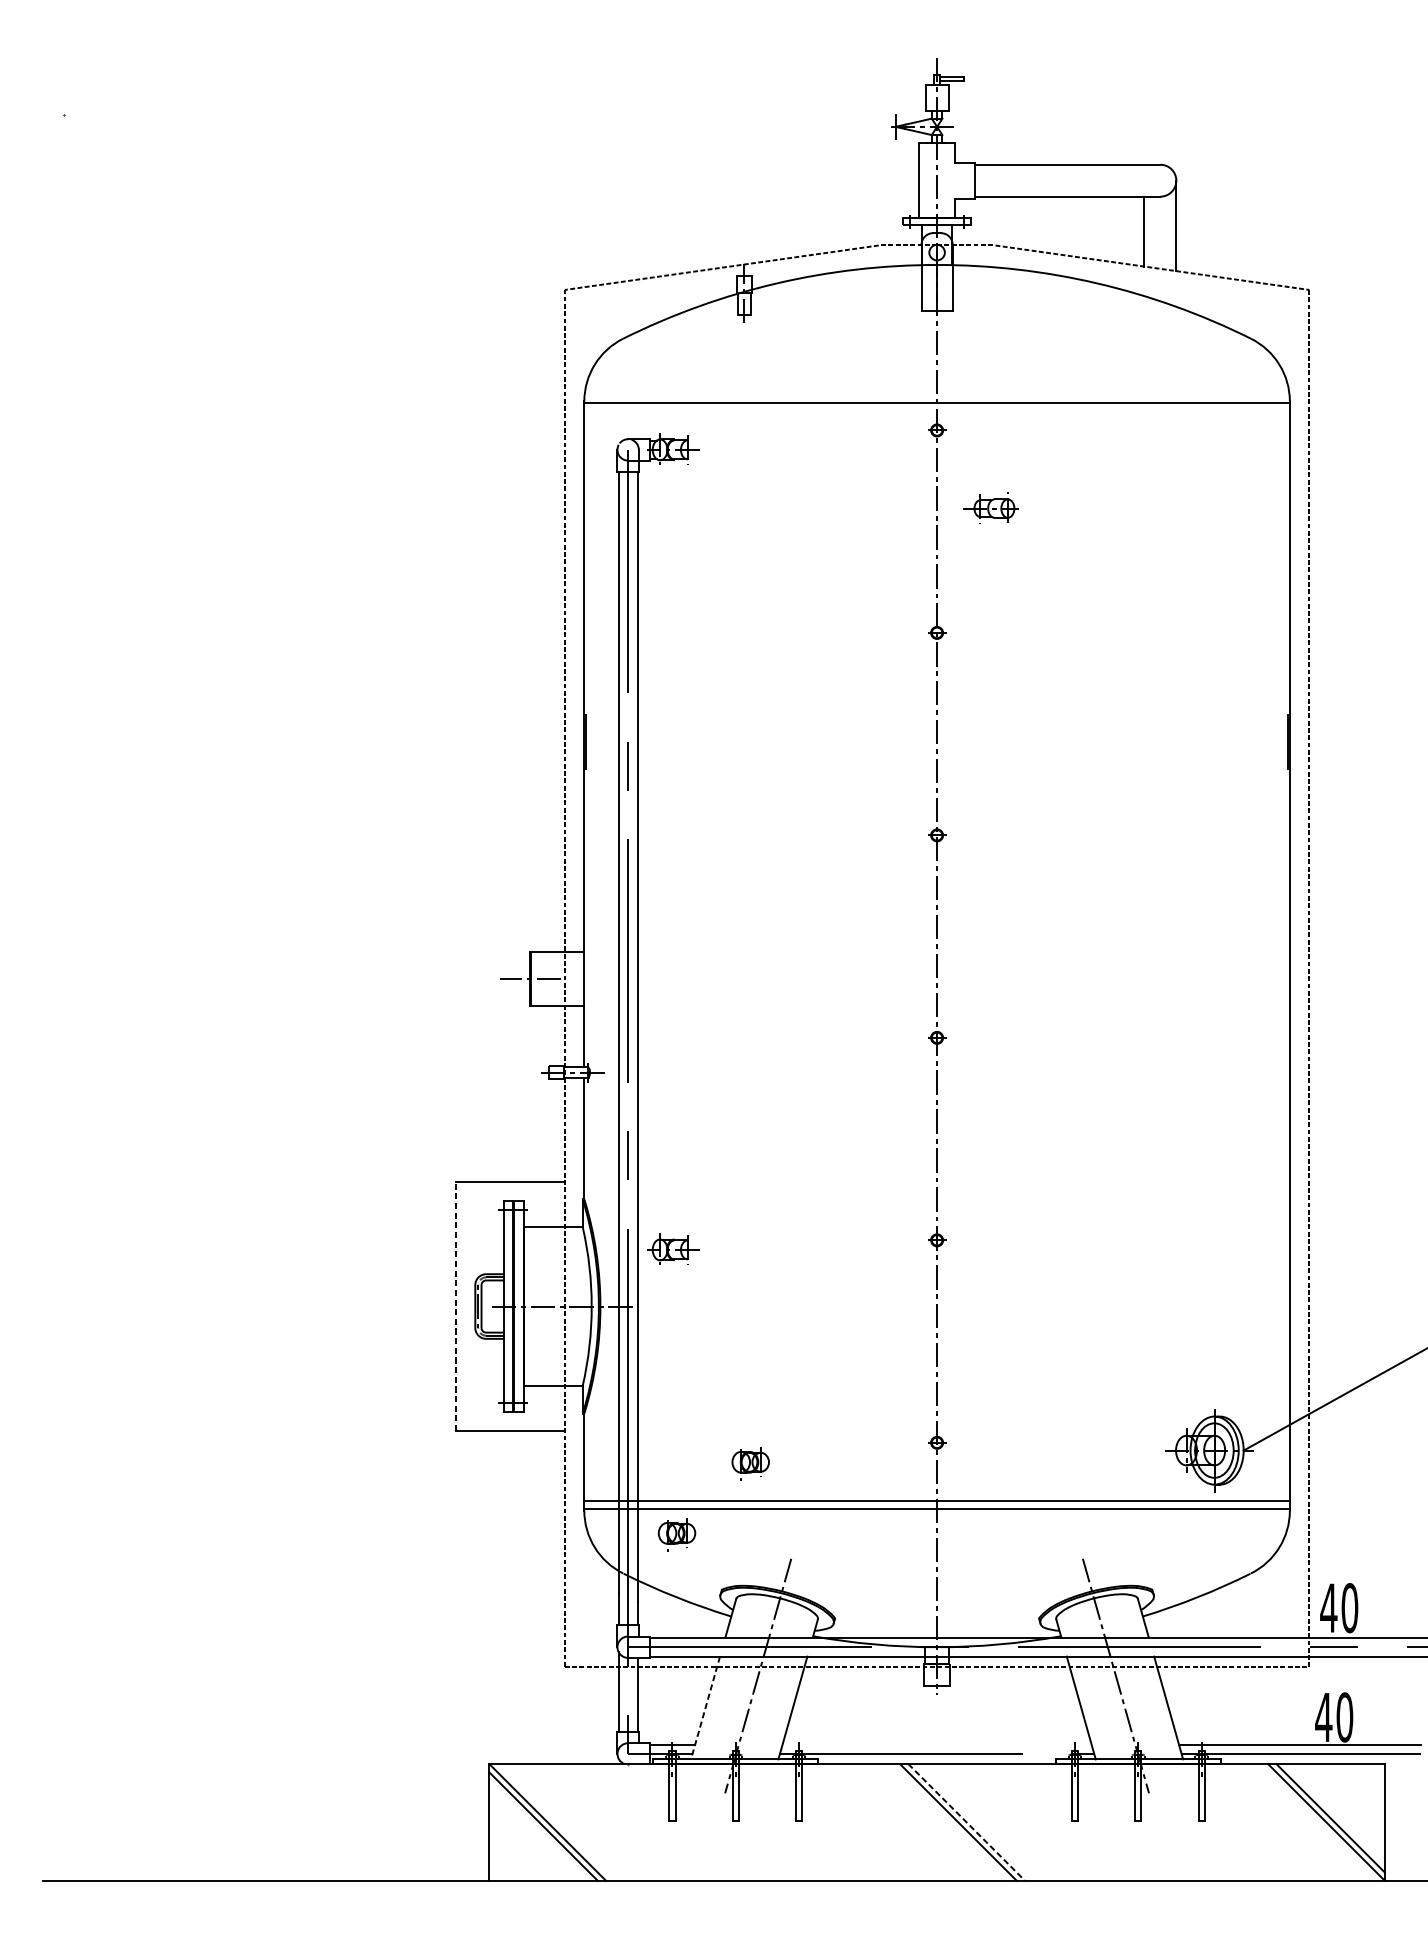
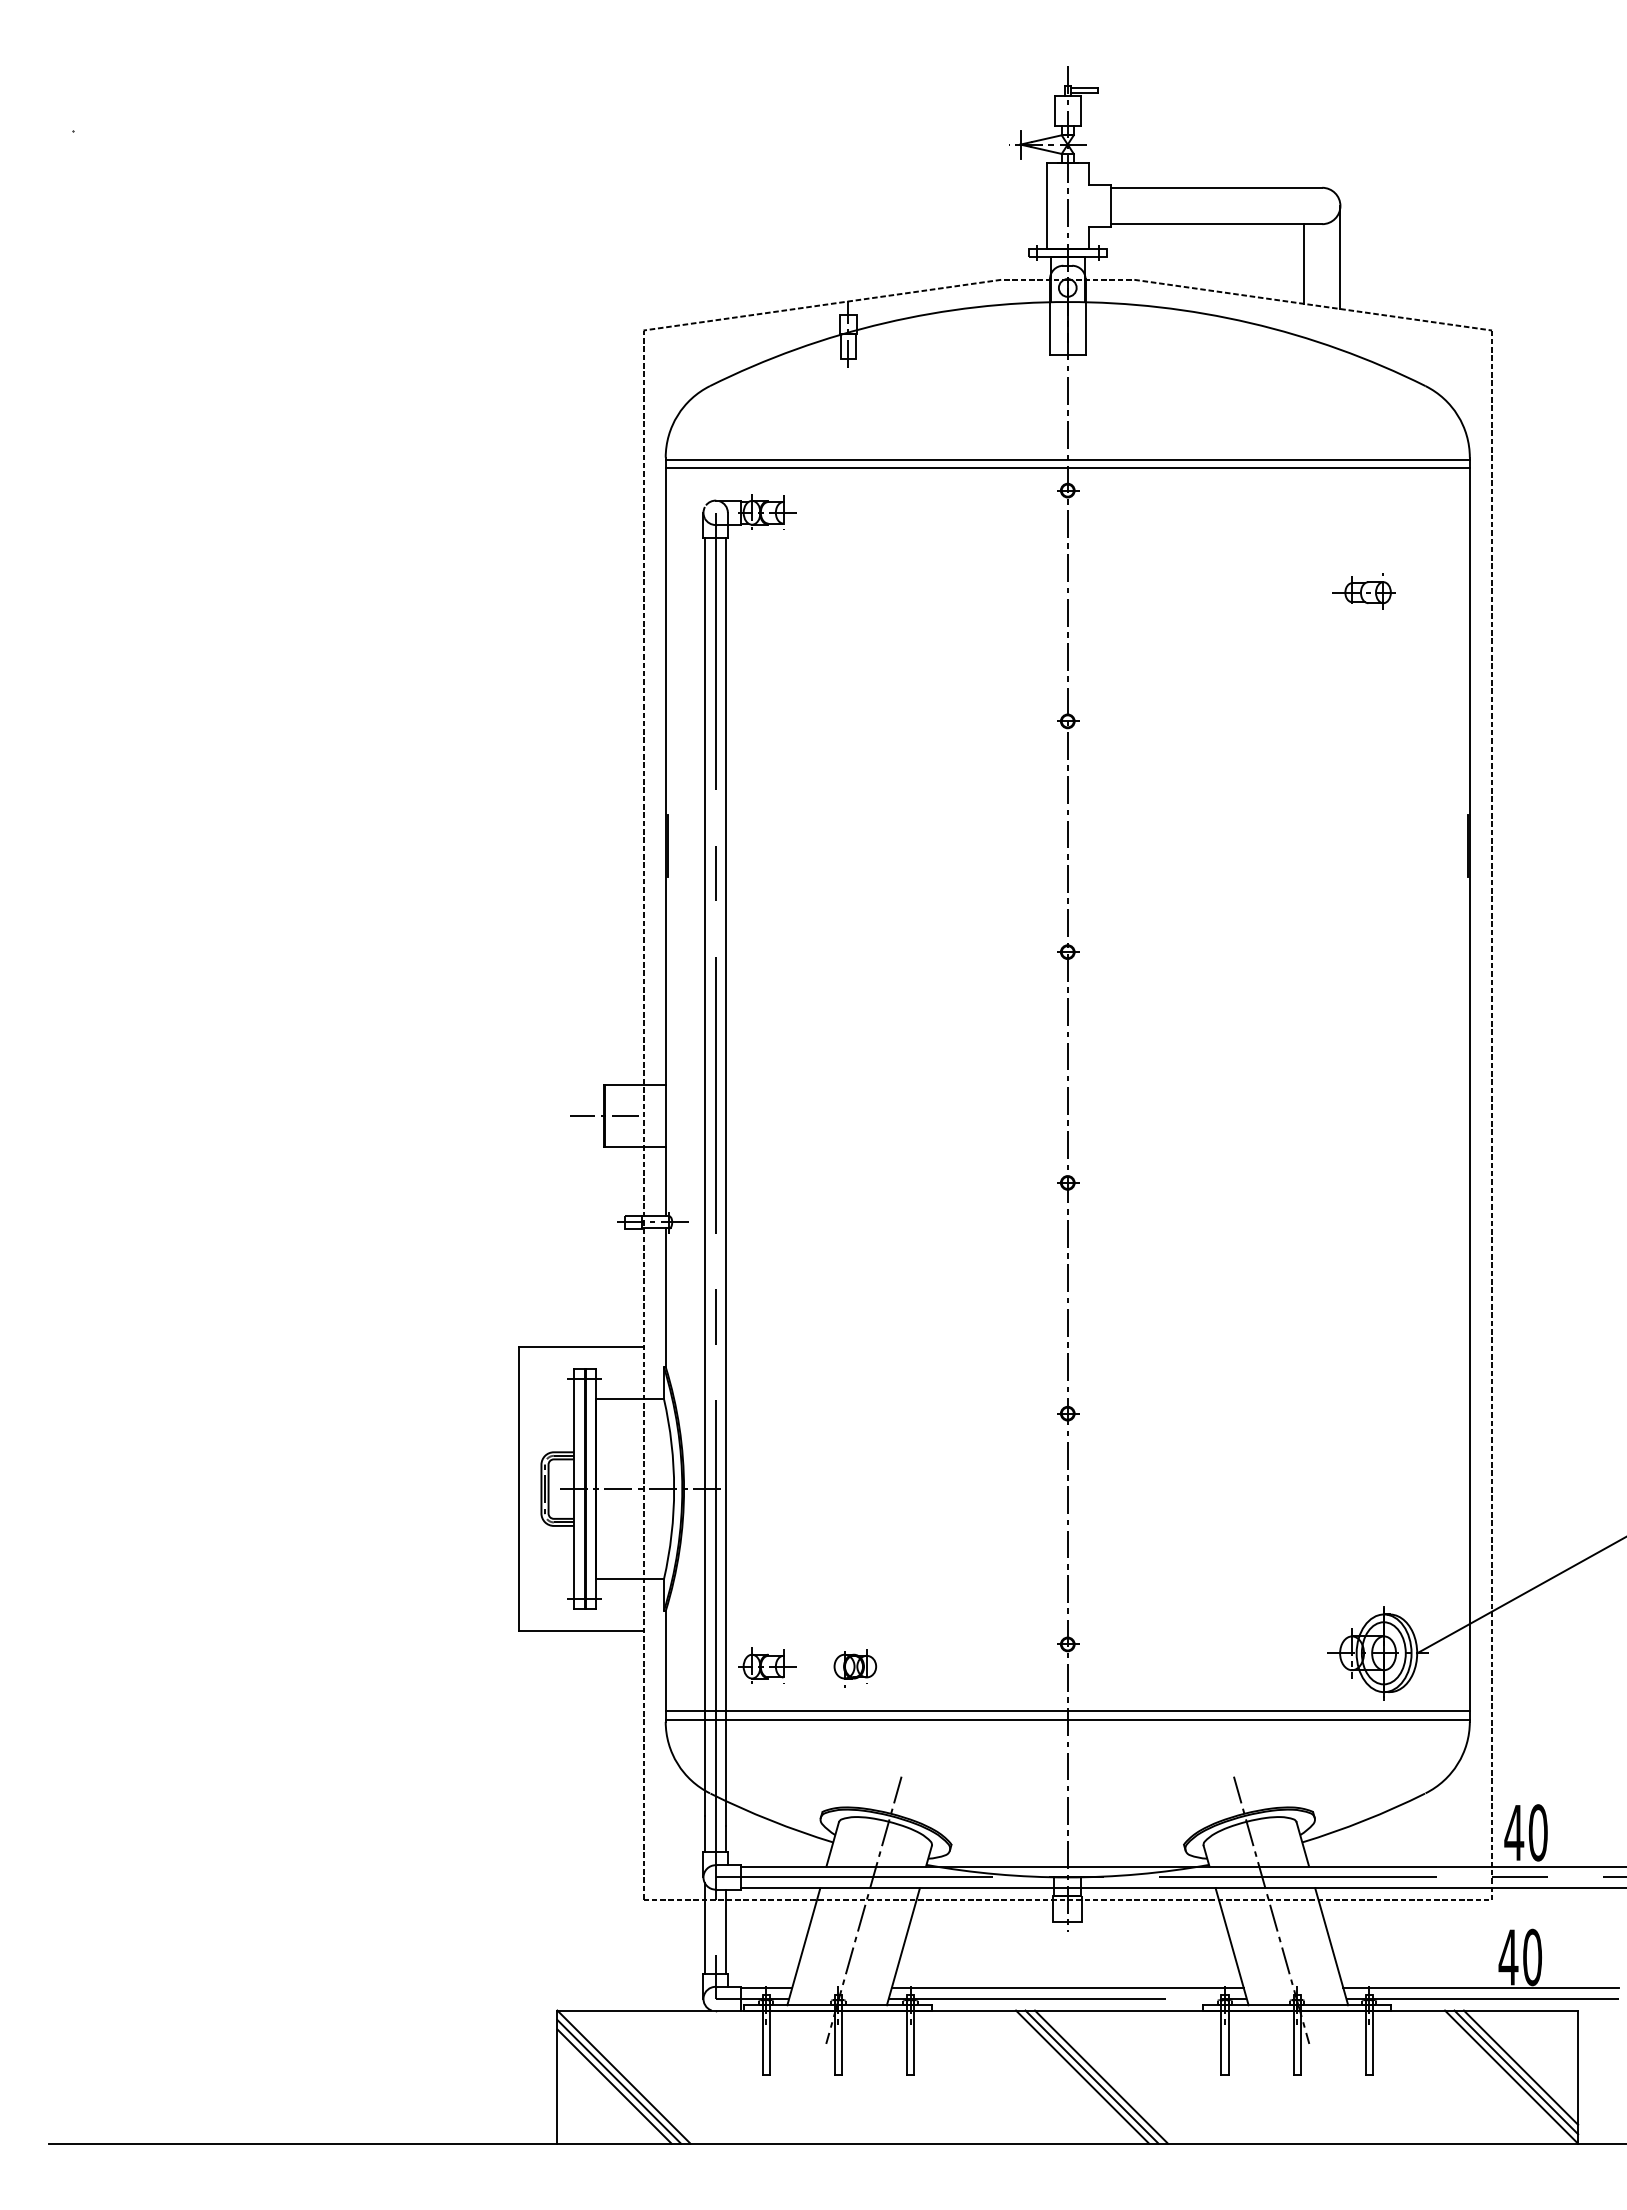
line: (936, 411) -> (1067, 468), added
part: (990, 507) -> (1363, 591), moved
part: (673, 1248) -> (767, 1665), moved
line: (456, 1305) -> (519, 1488), dashed -> solid
part: (677, 1534) -> (771, 1749), removed
line: (705, 1707) -> (803, 1946), dashed -> solid
line: (936, 1744) -> (1067, 1988), added
line: (1334, 1813) -> (1520, 2067), added
line: (950, 1821) -> (1082, 2076), added
line: (966, 1822) -> (1101, 2077), dashed -> solid
line: (539, 1830) -> (614, 2086), added

